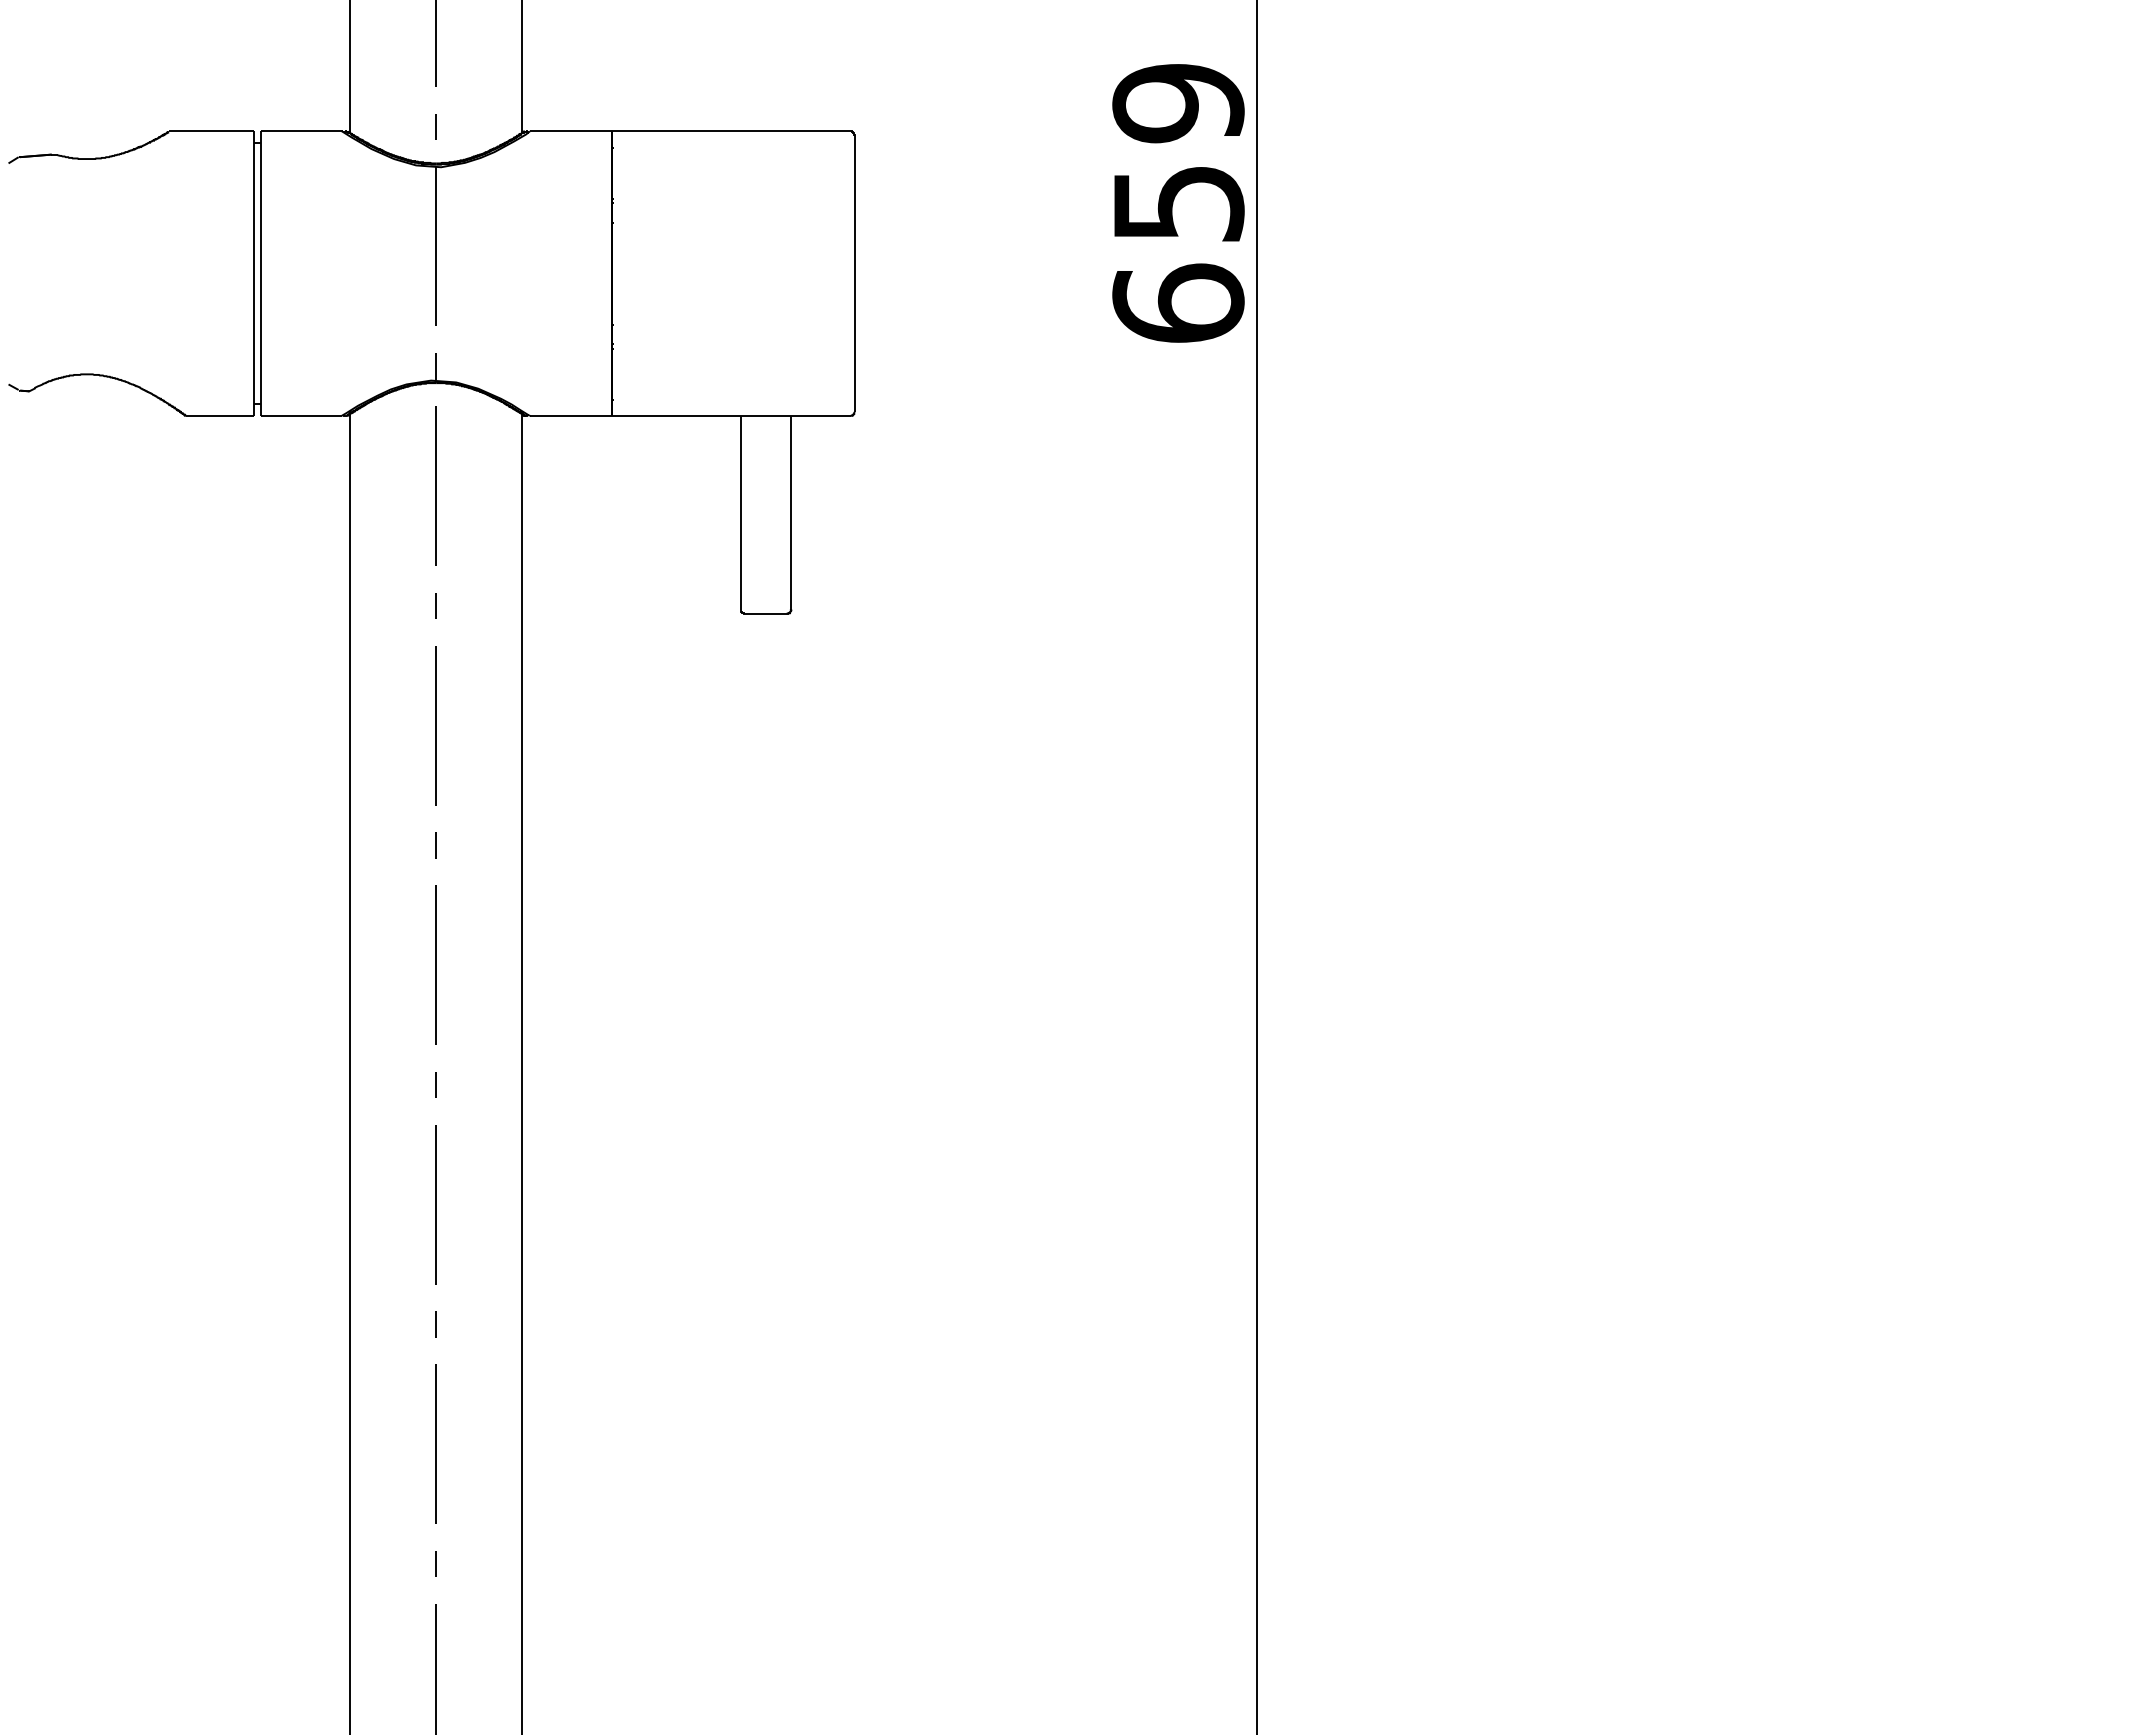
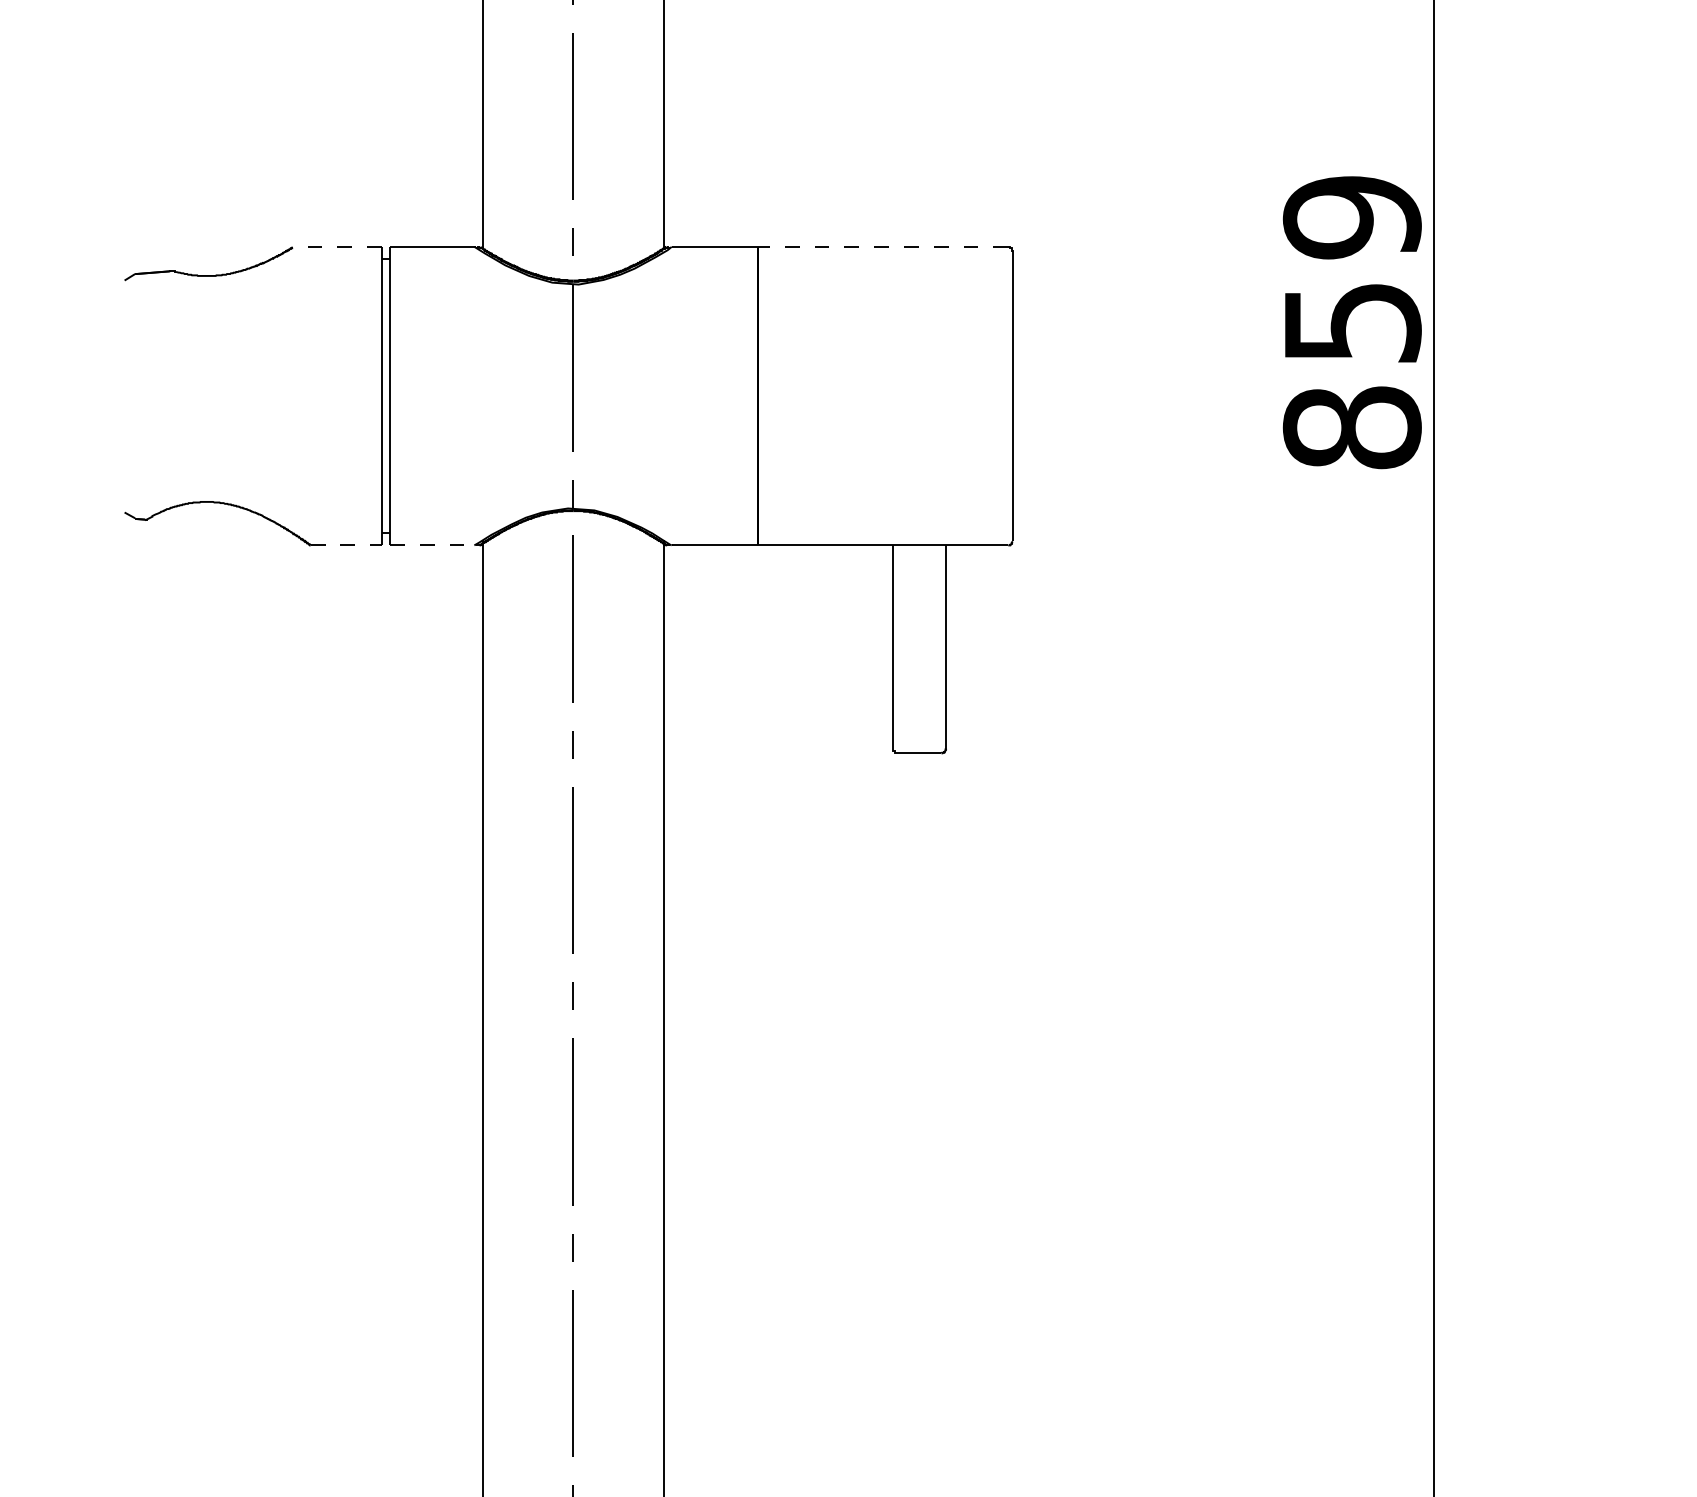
line: (210, 131) -> (336, 247), solid -> dashed
line: (730, 131) -> (882, 247), solid -> dashed
text: (1178, 303) -> (1352, 427), 659 -> 859
line: (219, 415) -> (345, 545), solid -> dashed
line: (302, 415) -> (433, 545), solid -> dashed

